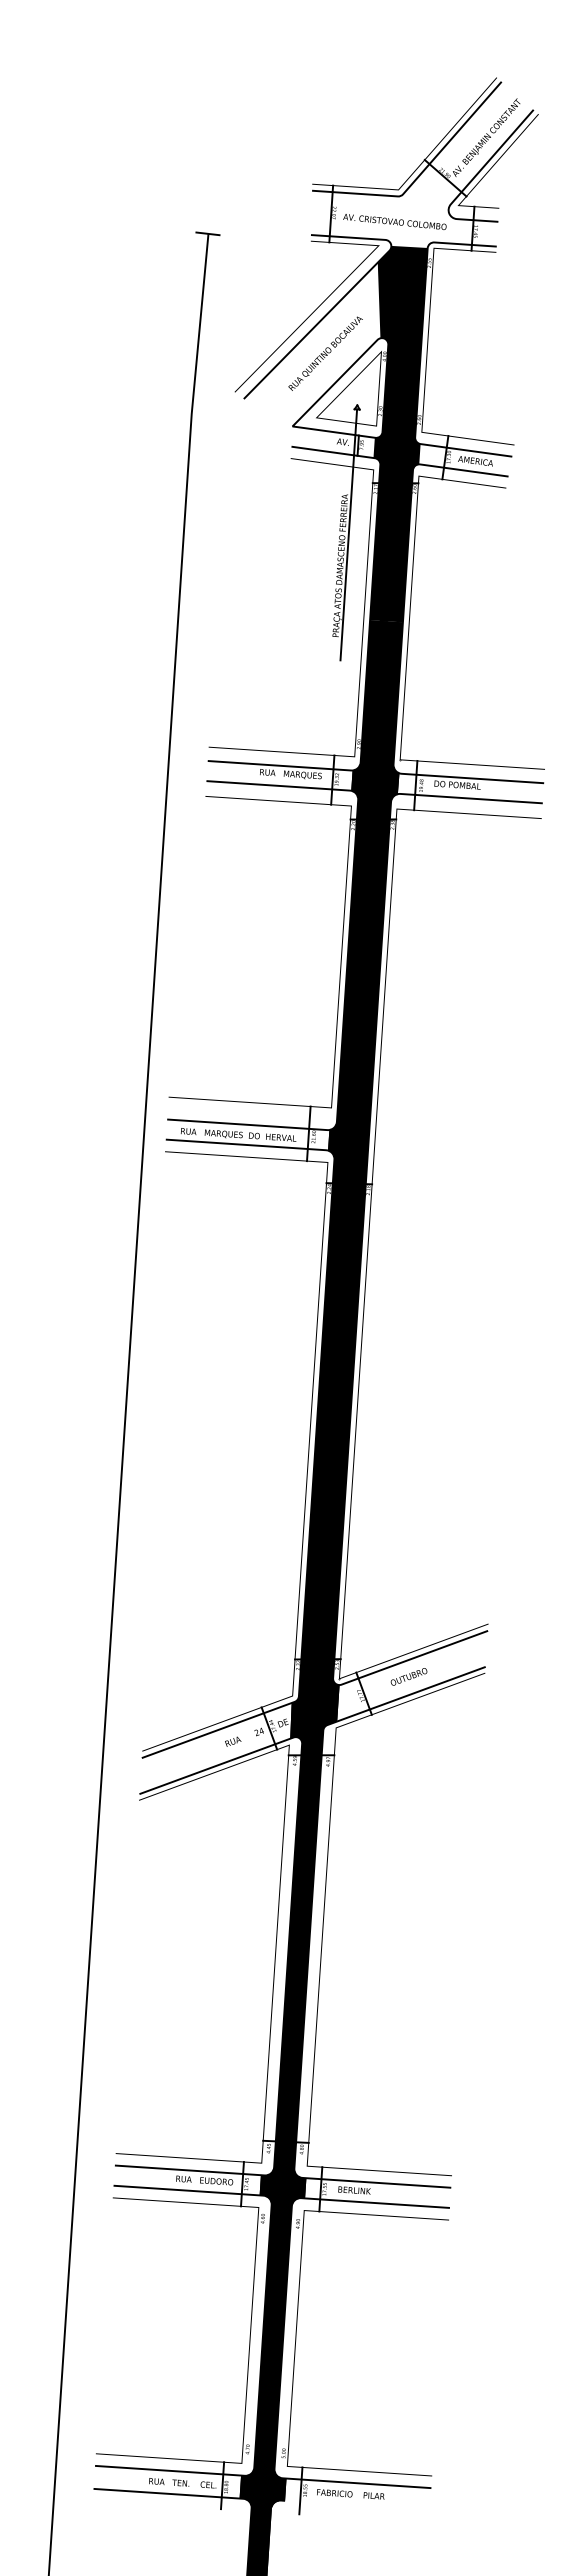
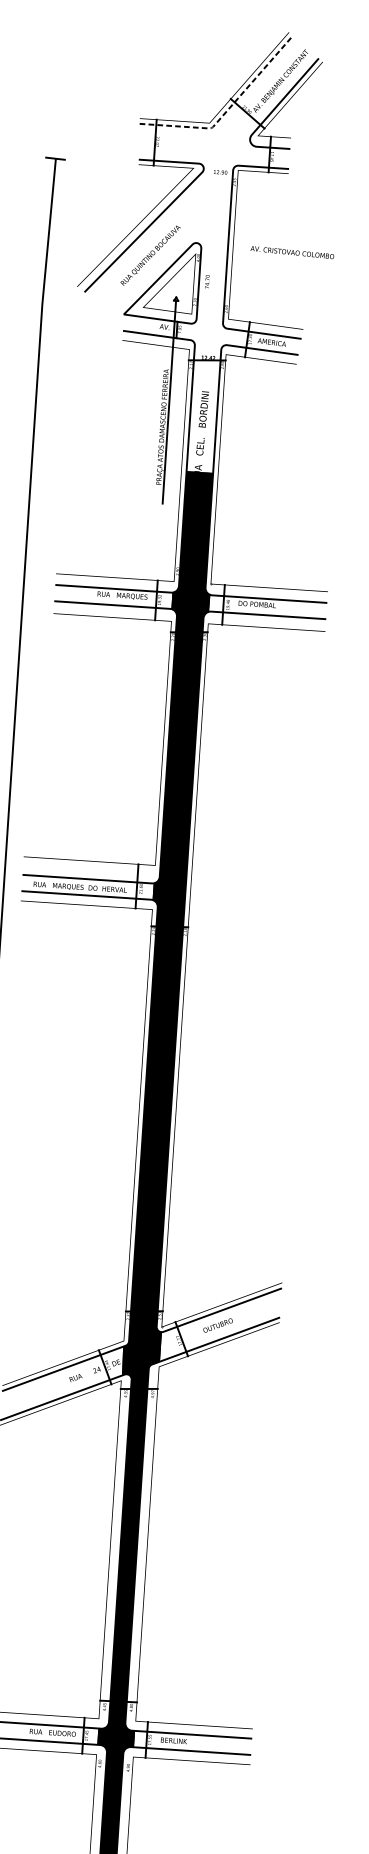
line: (419, 175) -> (226, 111), solid -> dashed
text: (394, 221) -> (292, 252), moved
fill: (398, 433) -> (209, 320), removed

